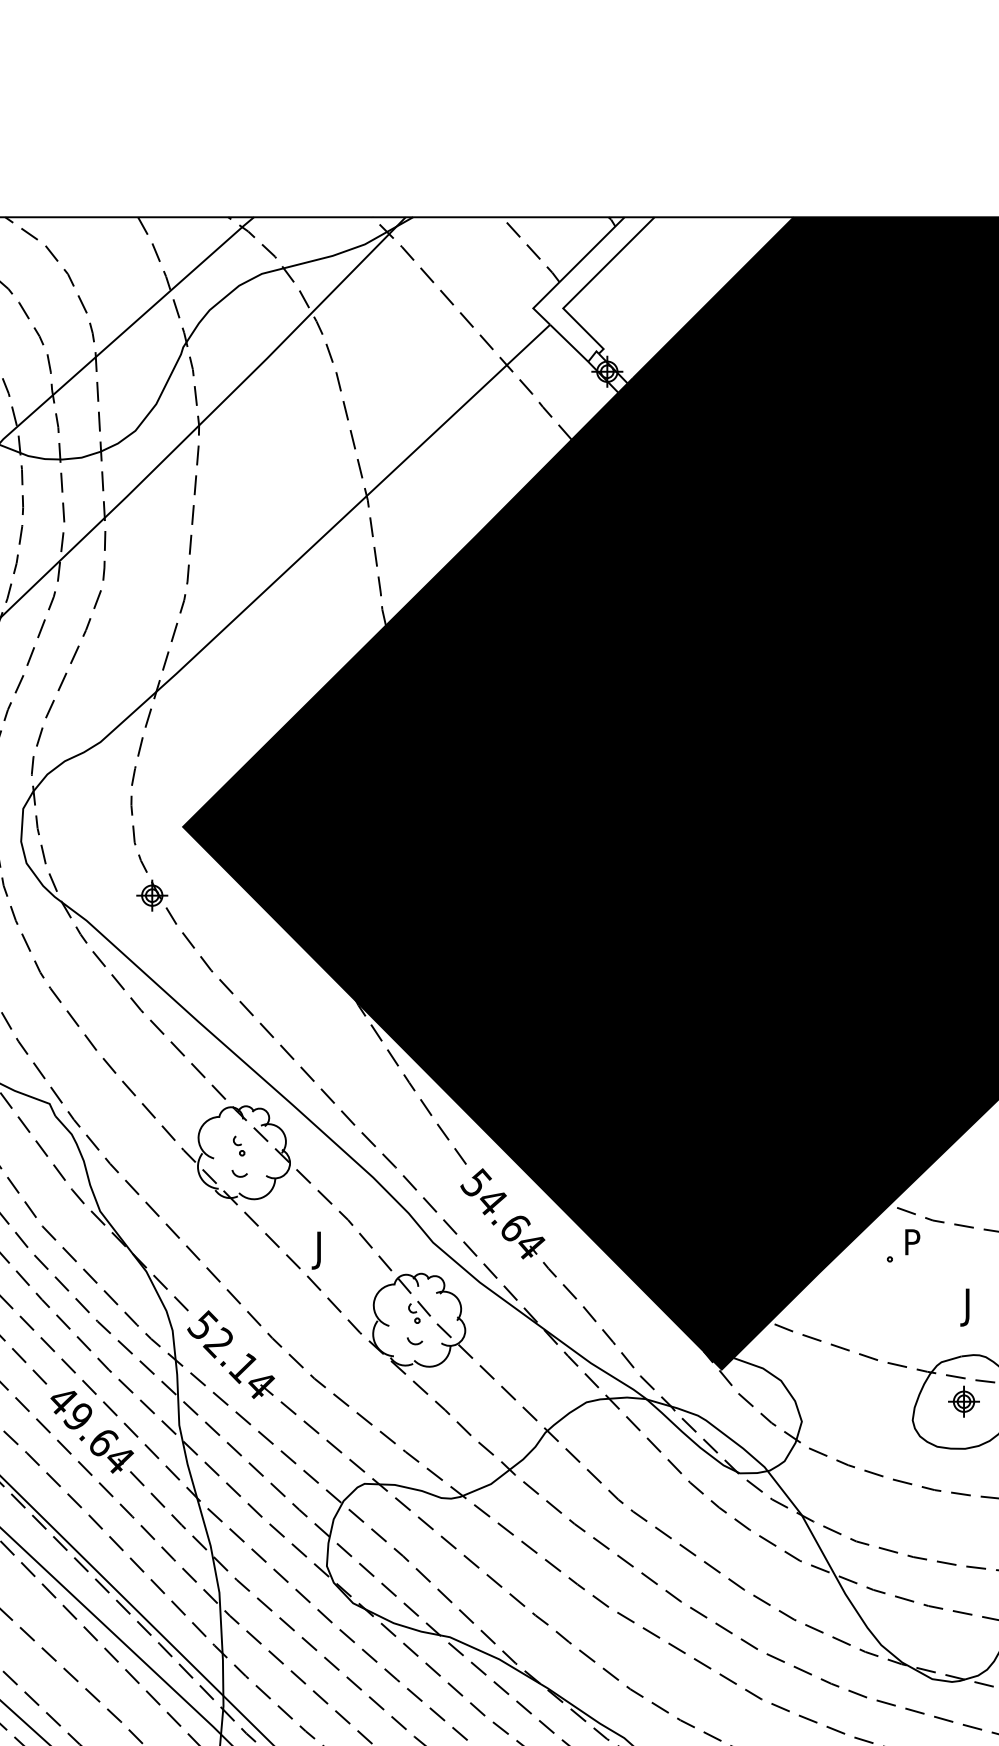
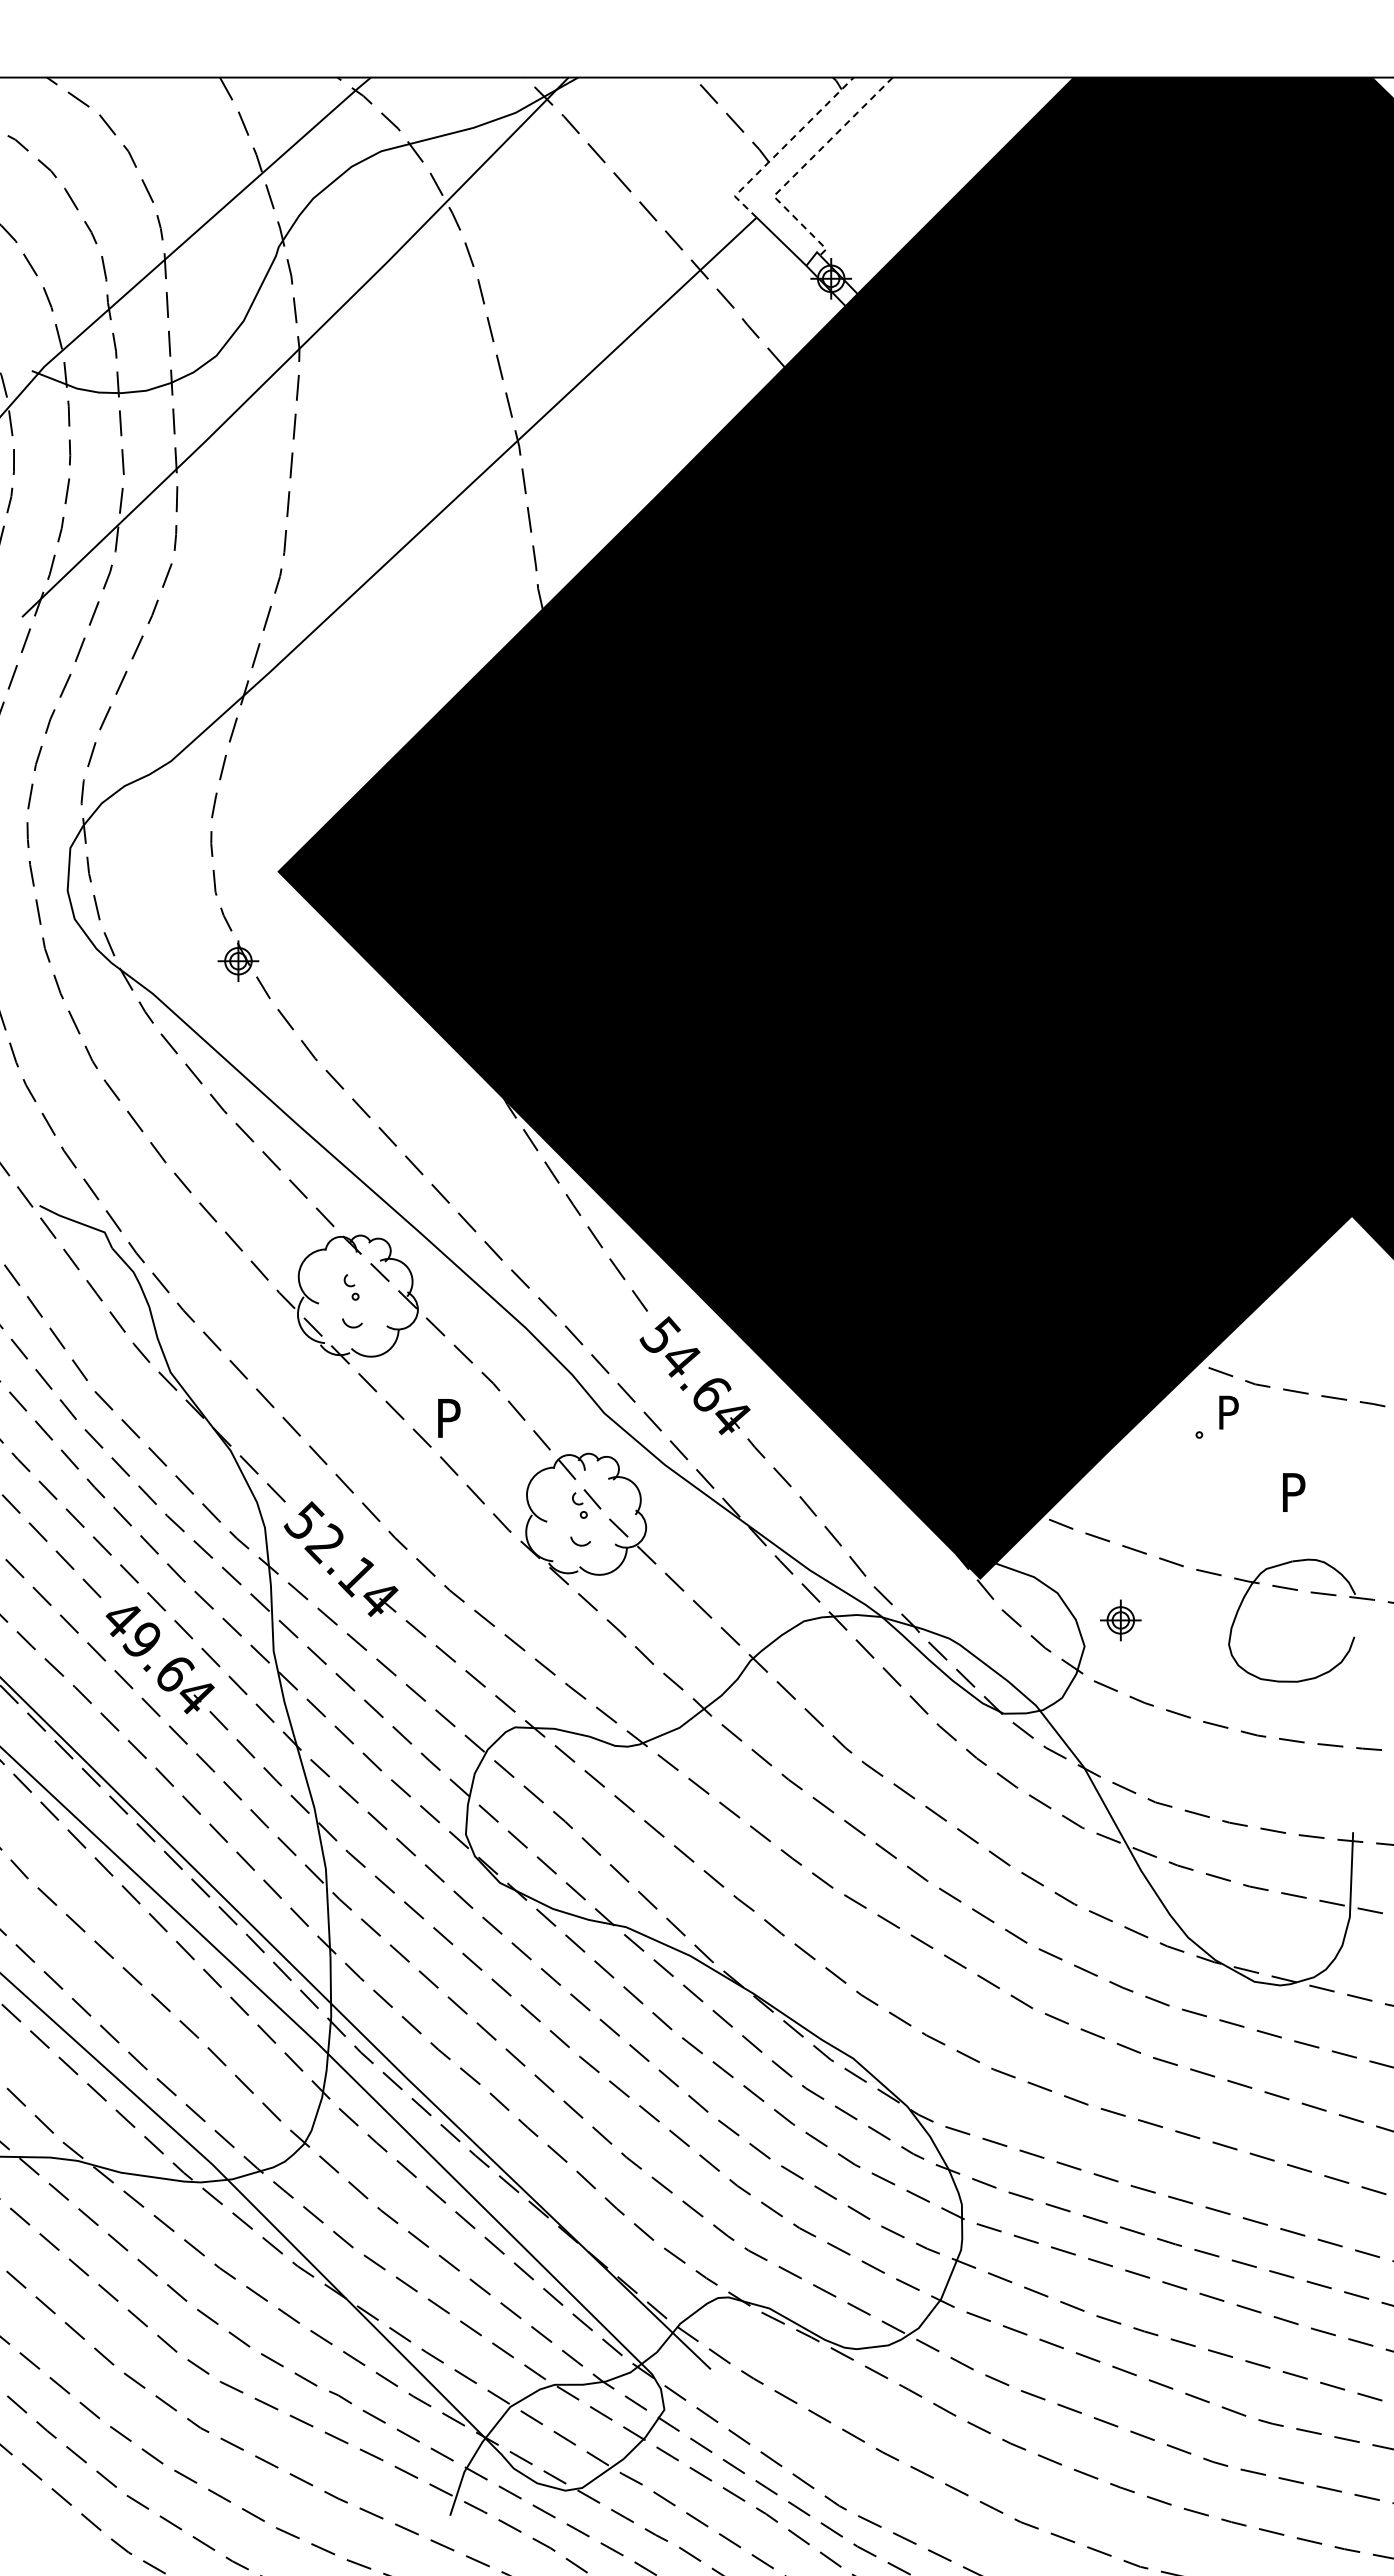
line: (570, 270) -> (783, 147), solid -> dashed
line: (585, 286) -> (802, 167), solid -> dashed
text: (314, 1250) -> (449, 1423), J -> P
text: (963, 1307) -> (1294, 1497), J -> P
part: (963, 1401) -> (1120, 1620), moved

